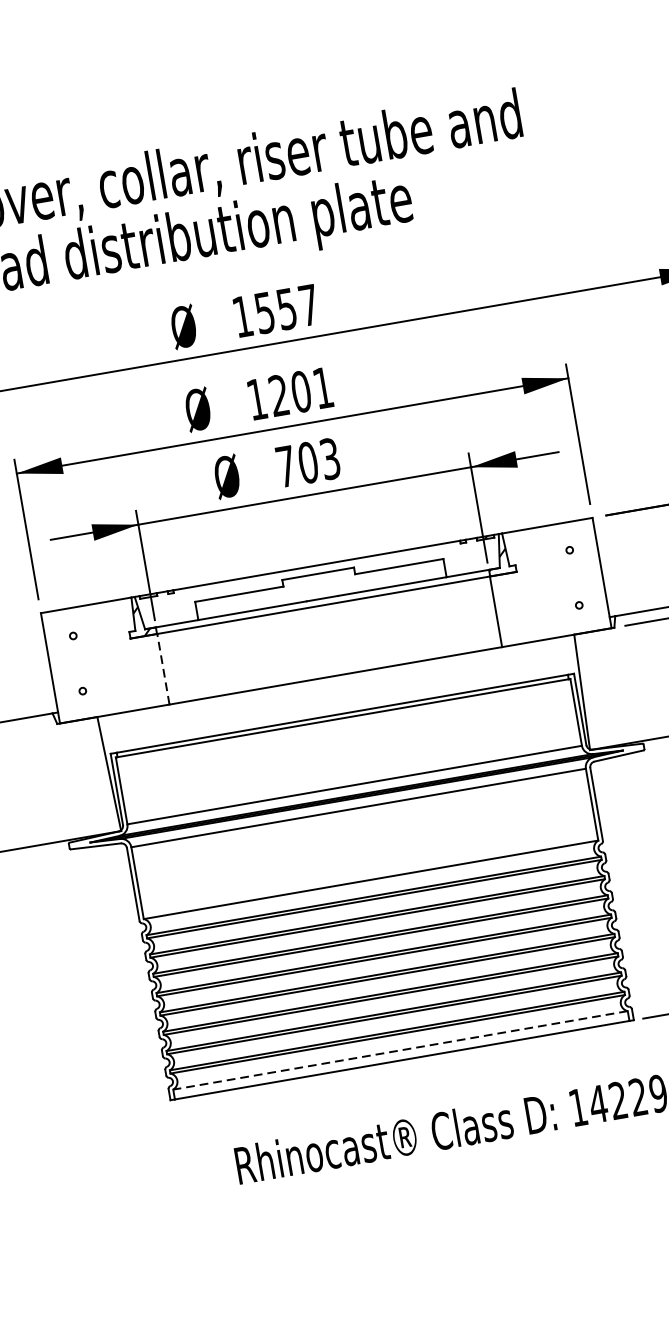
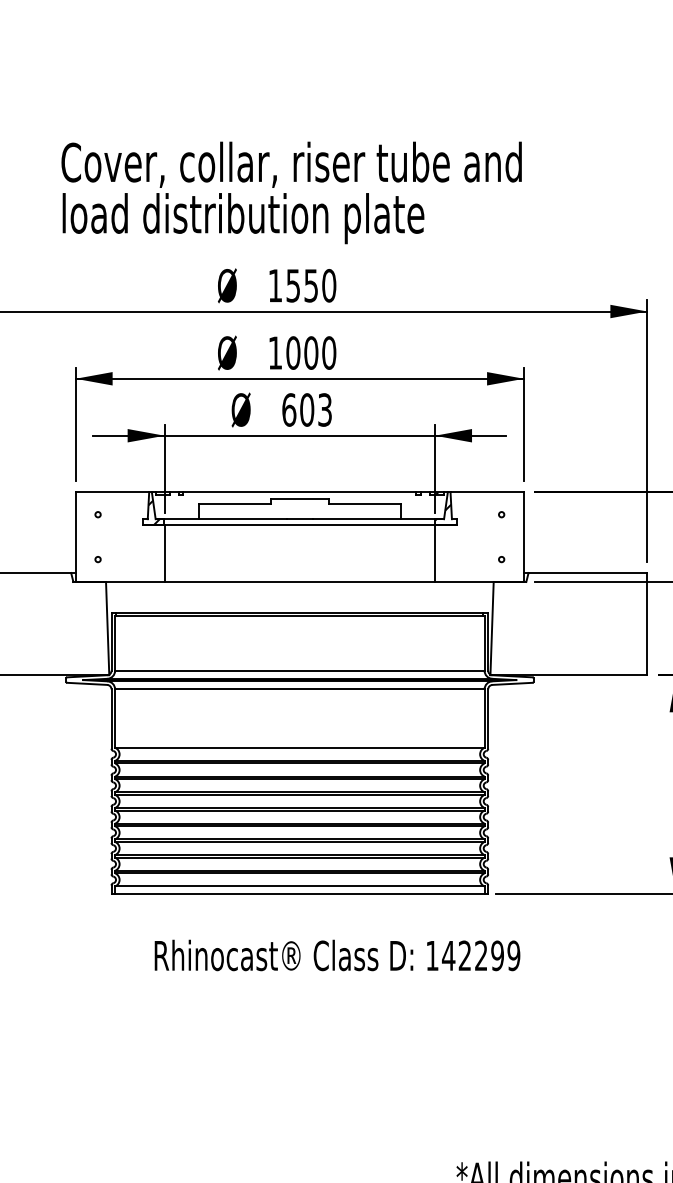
text: (309, 304) -> (329, 285), 1557 -> 1550
text: (301, 391) -> (311, 352), 1201 -> 1000
text: (286, 465) -> (289, 409), 703 -> 603
line: (163, 669) -> (164, 553), dashed -> solid
line: (400, 1050) -> (299, 886), dashed -> solid

